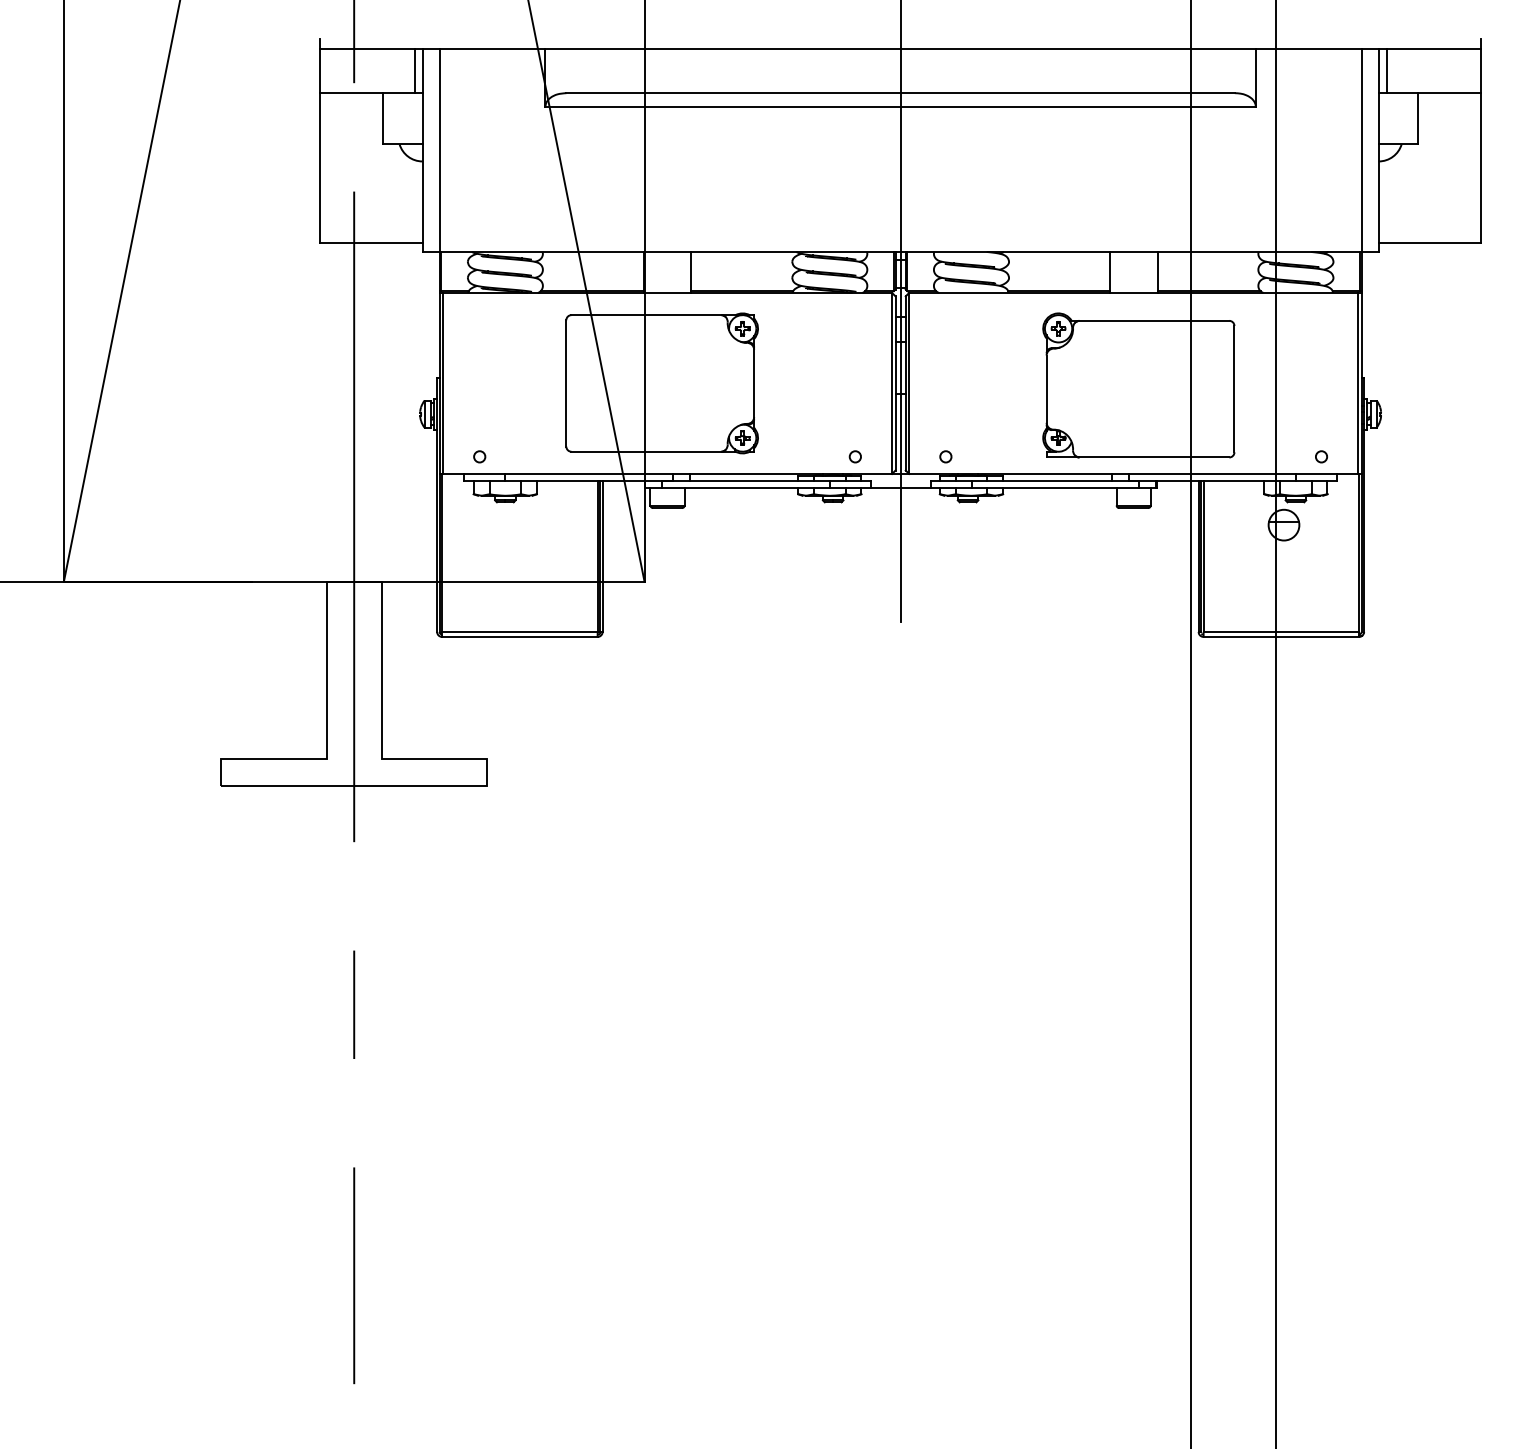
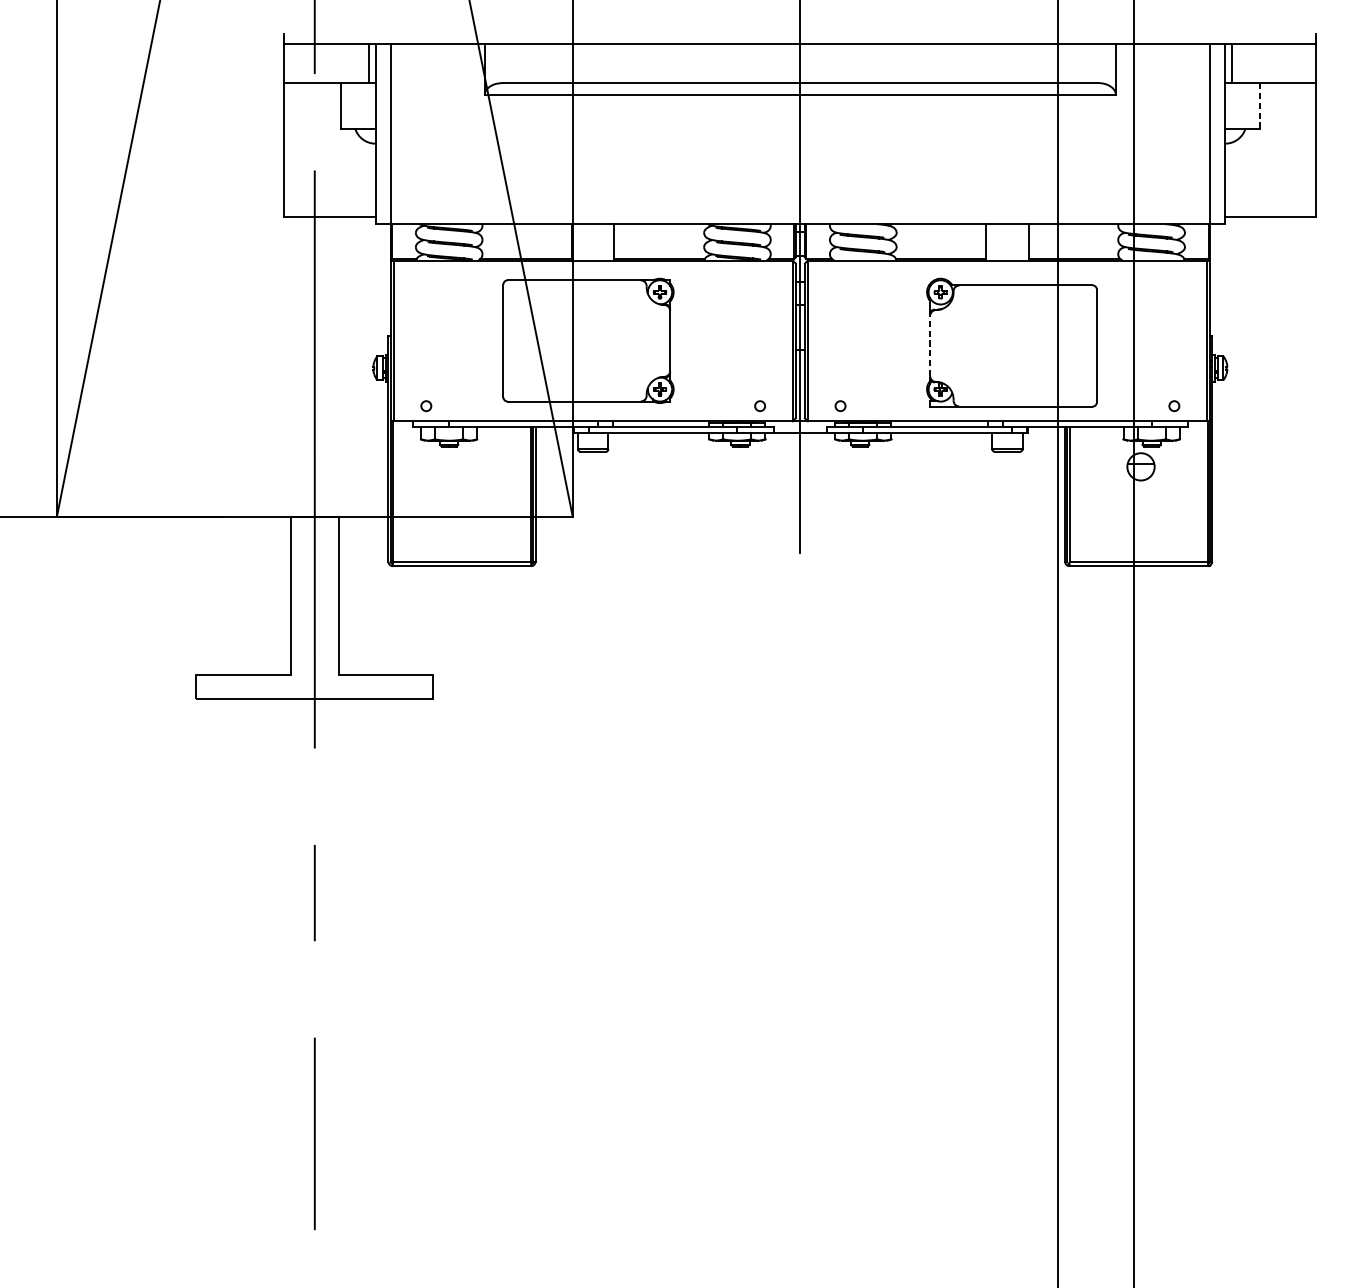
line: (1418, 118) -> (1260, 105), solid -> dashed
line: (1046, 389) -> (929, 346), solid -> dashed

